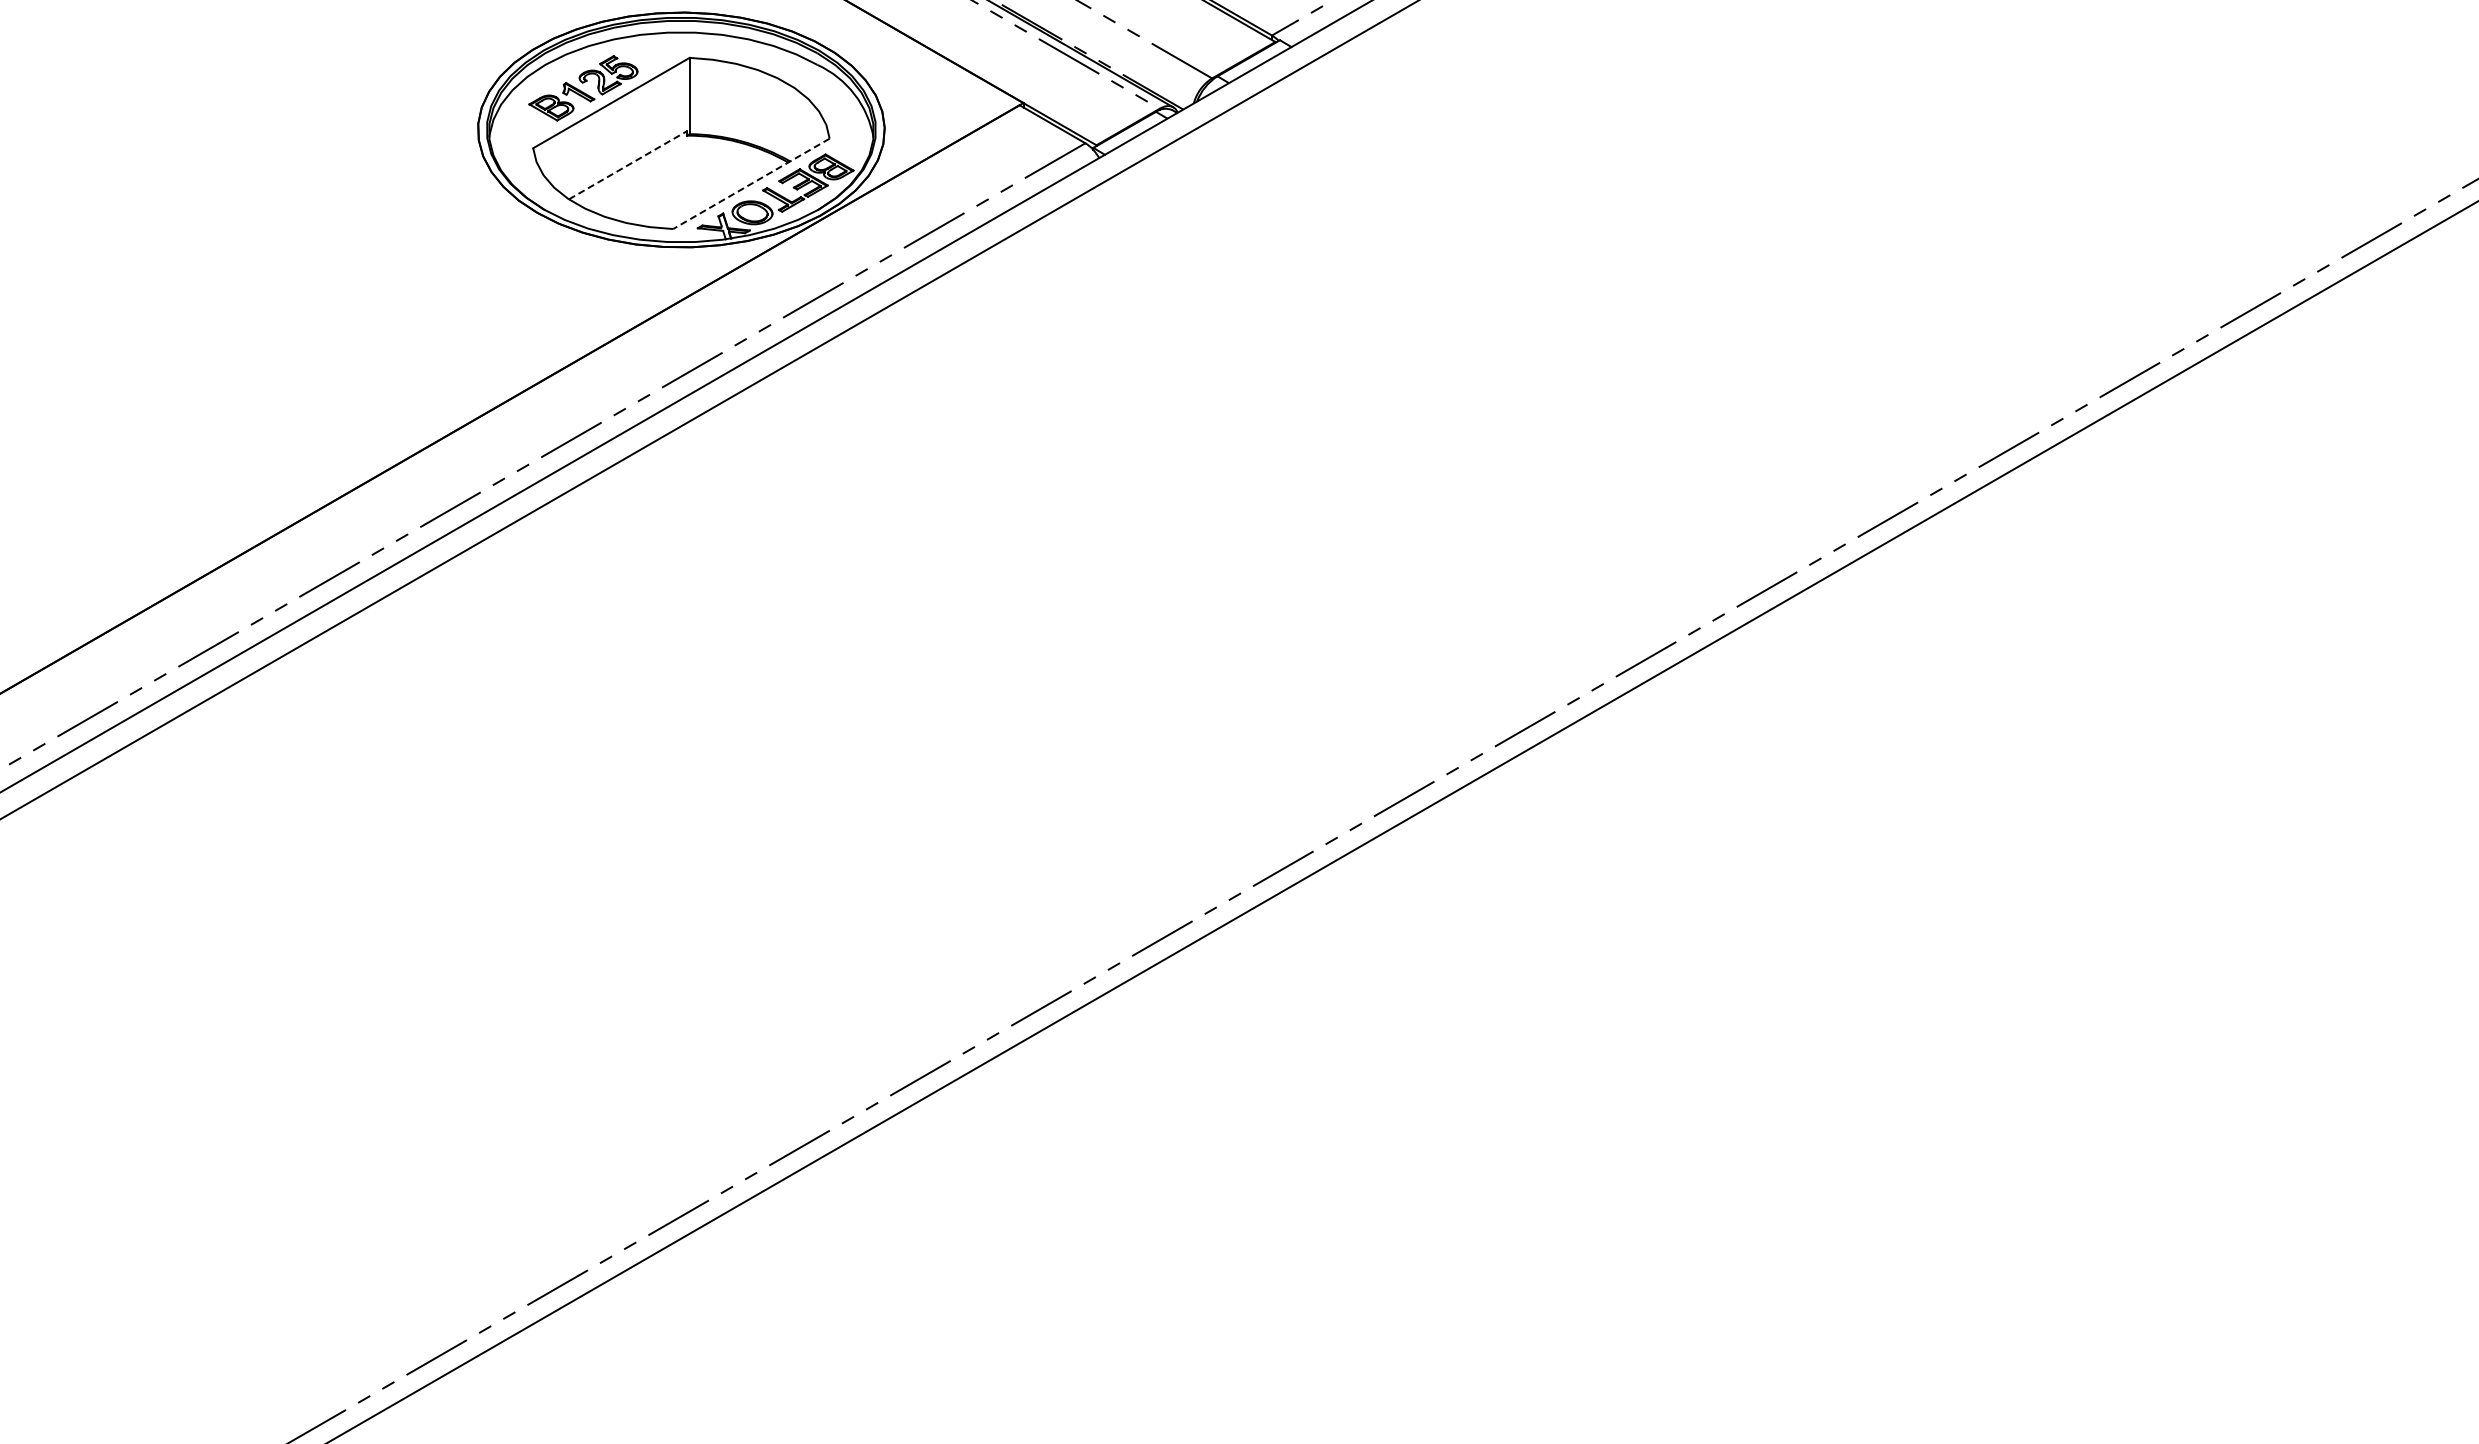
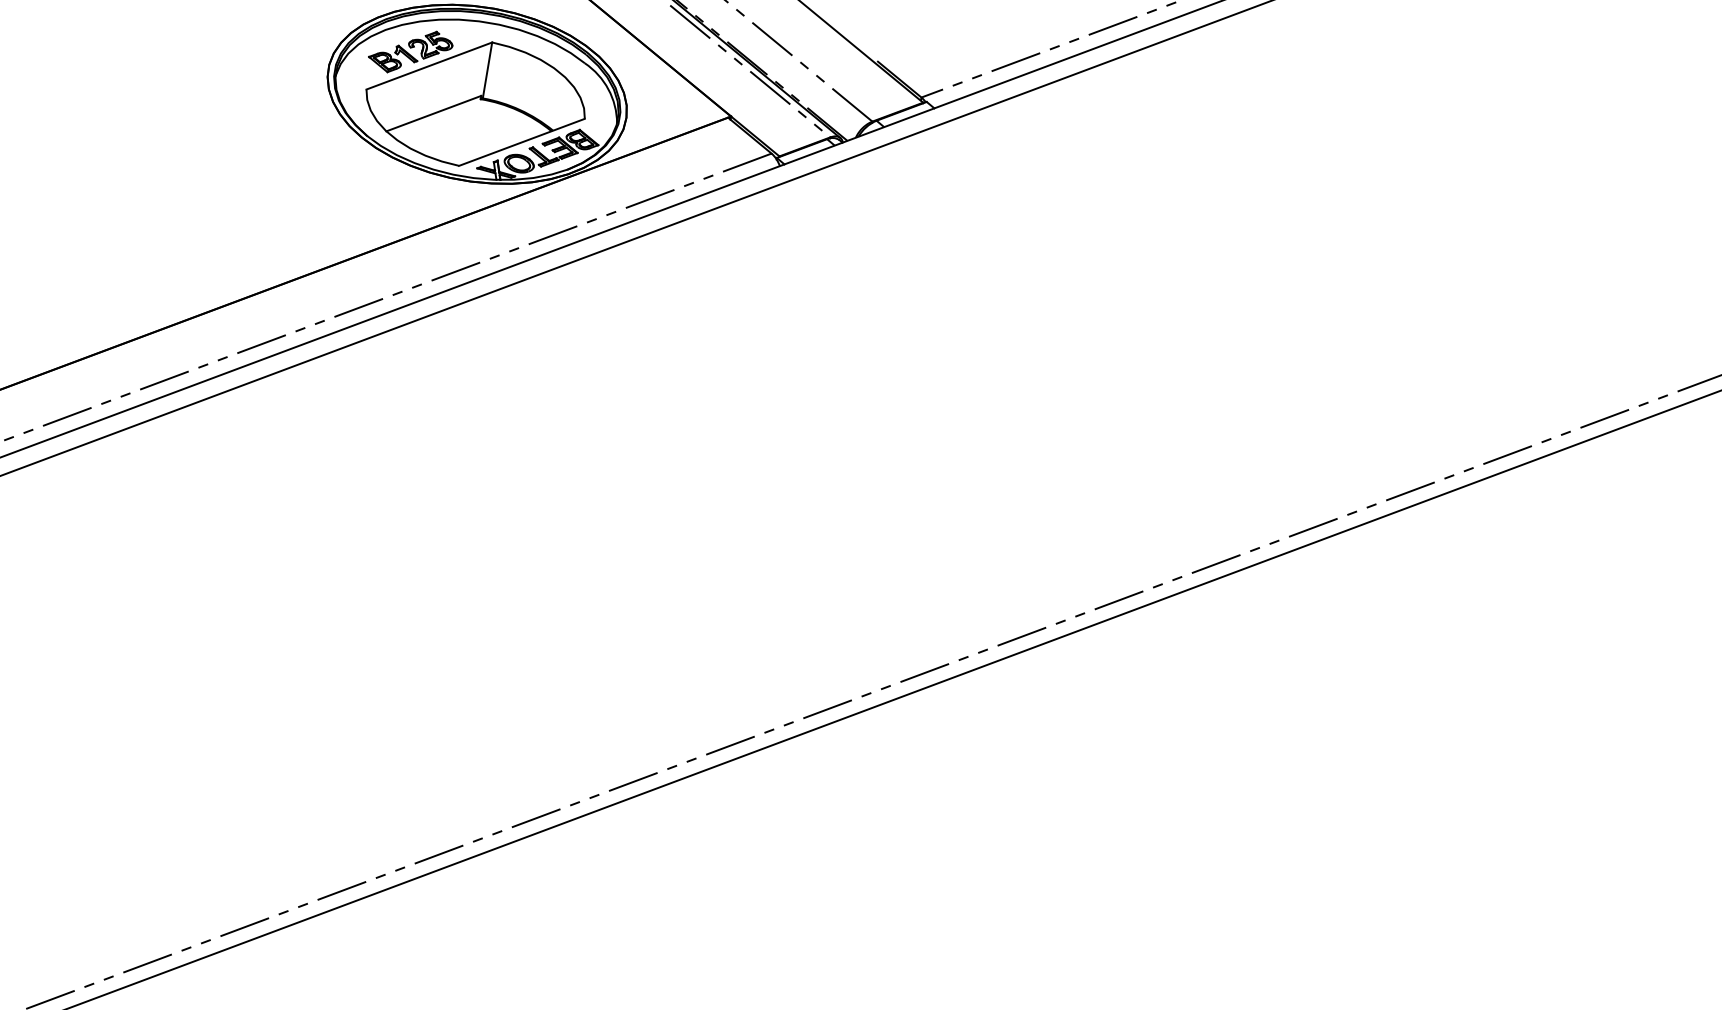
line: (628, 165) -> (434, 113), dashed -> solid
line: (750, 184) -> (521, 142), dashed -> solid

